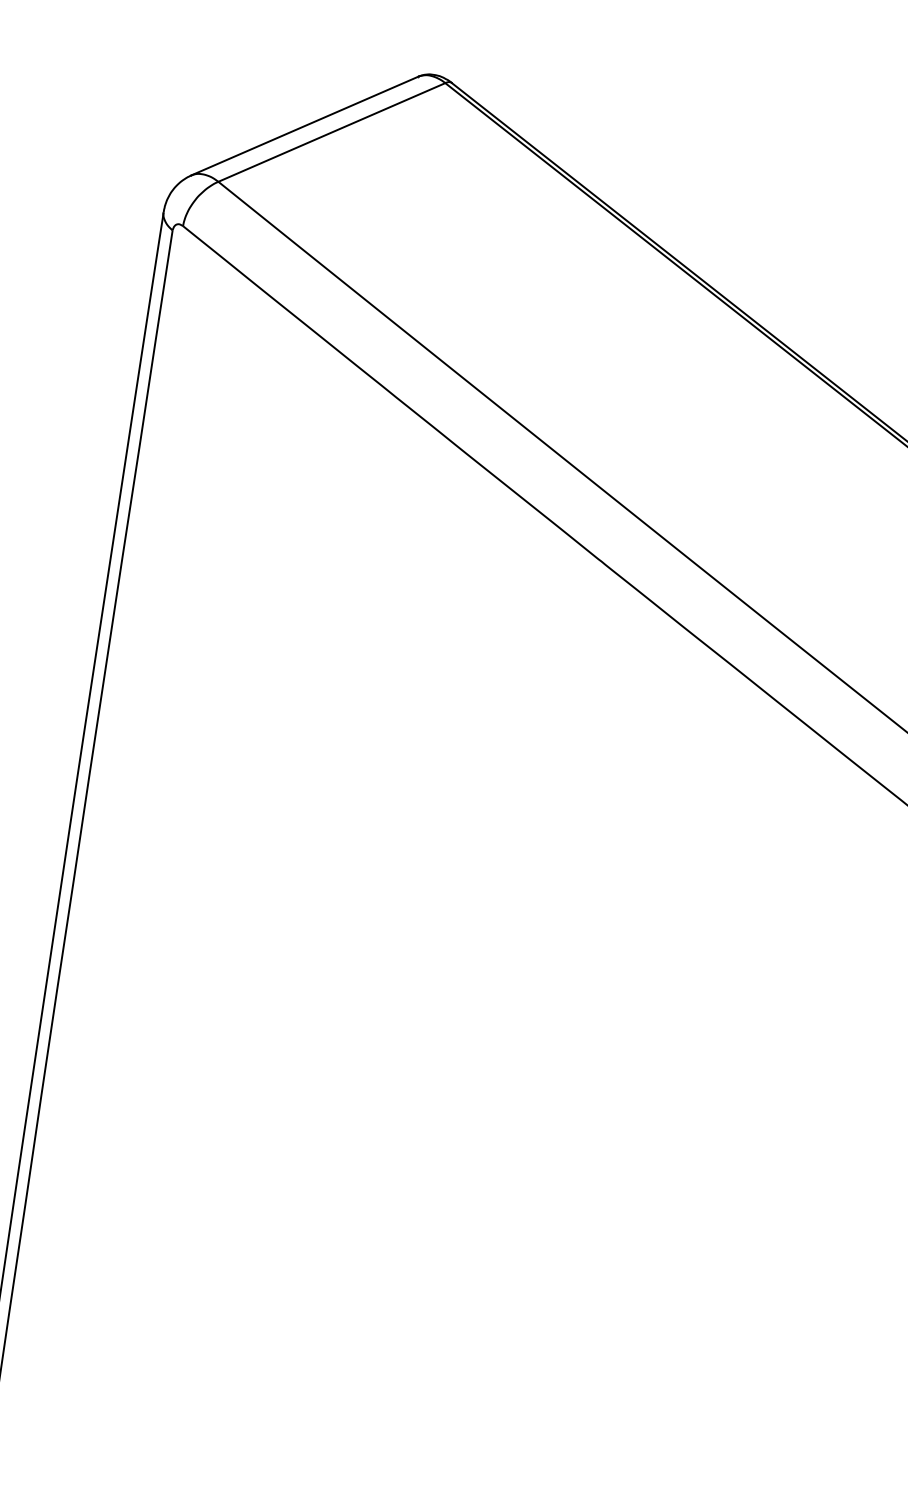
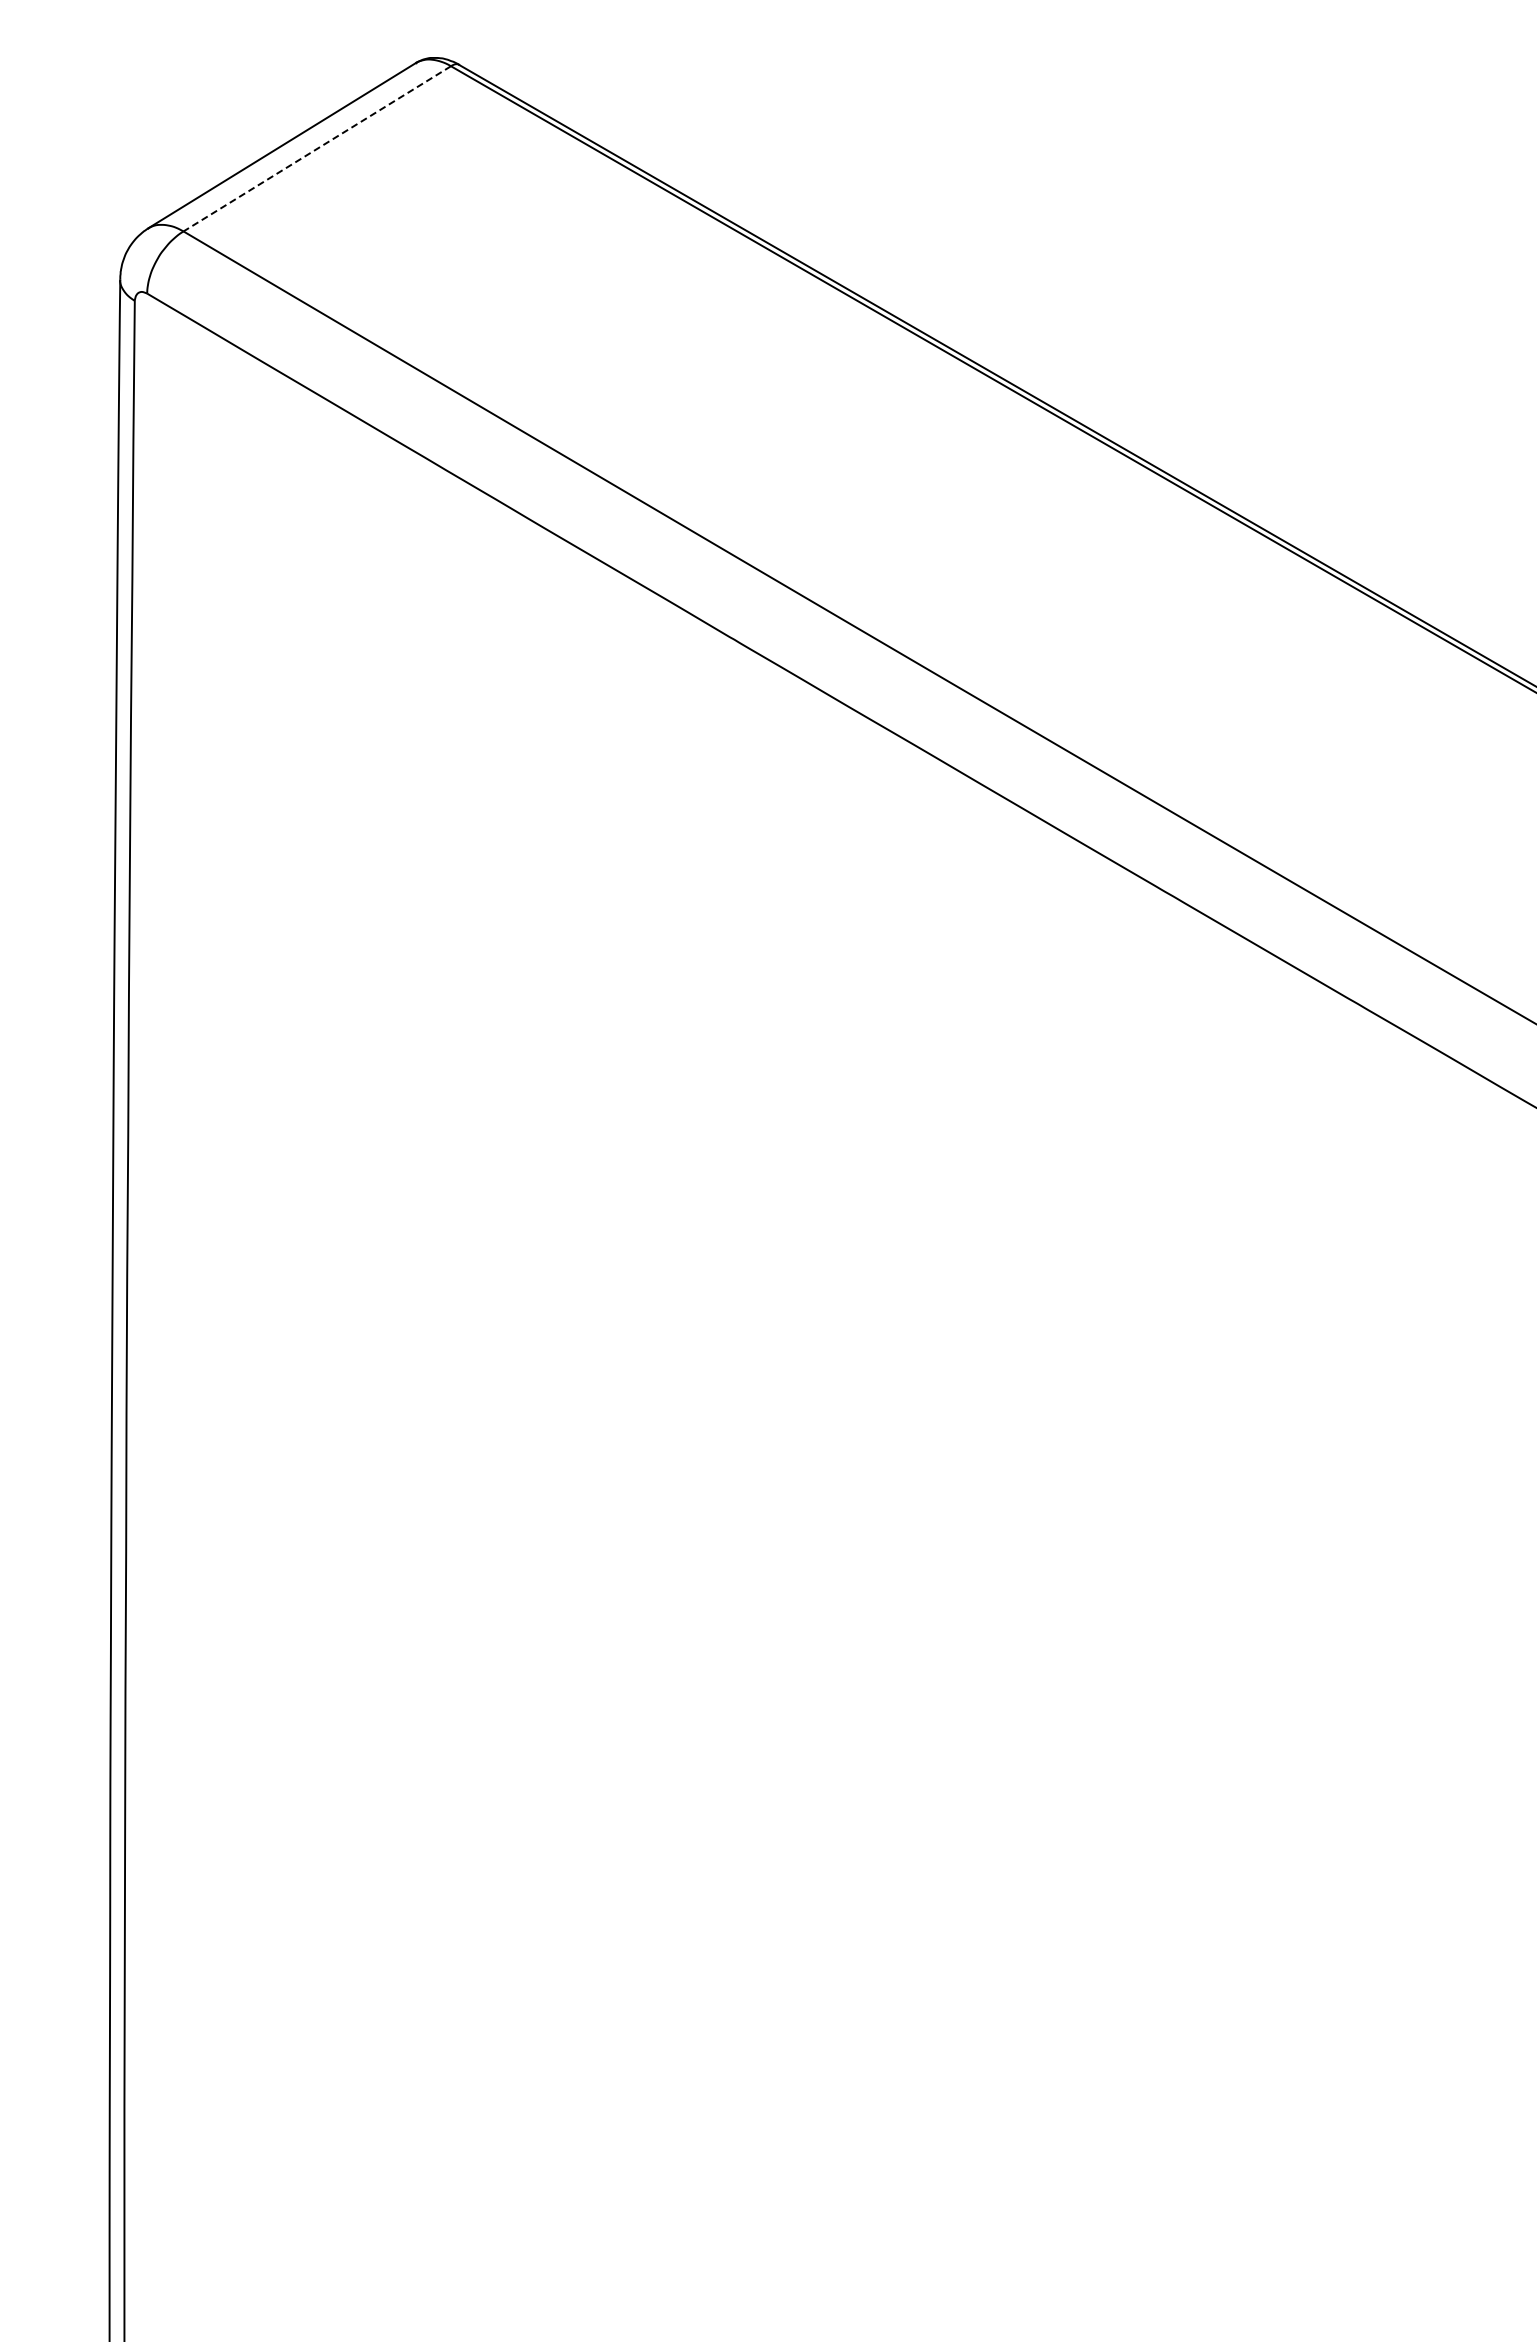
line: (331, 132) -> (316, 149), solid -> dashed

